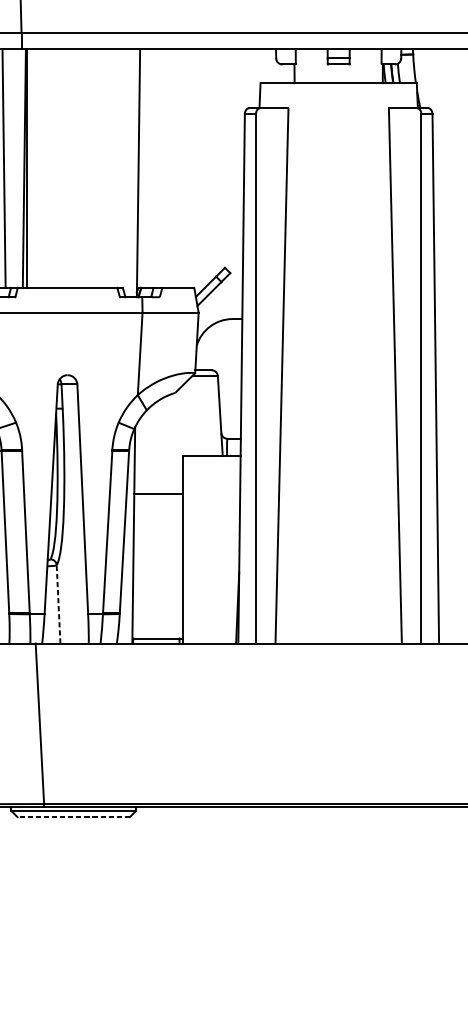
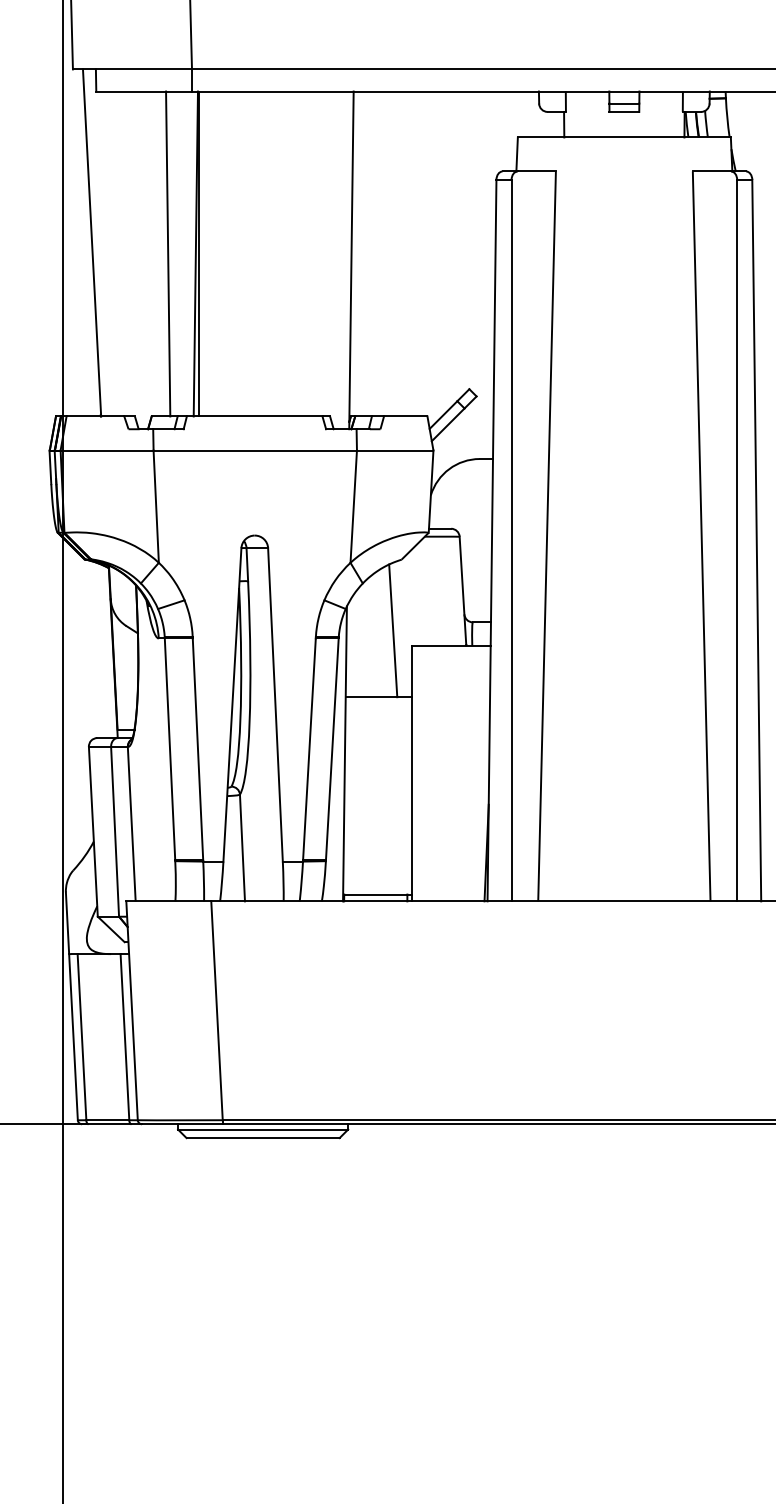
line: (169, 444) -> (393, 630), added
line: (58, 604) -> (242, 847), dashed -> solid
line: (73, 817) -> (263, 1138), dashed -> solid

